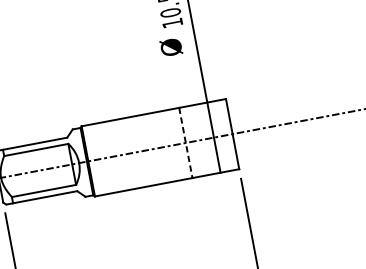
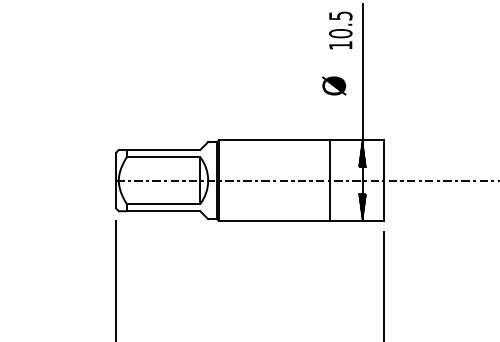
text: (171, 46) -> (334, 85), moved
hatch: (209, 113) -> (362, 153), added
line: (186, 143) -> (330, 181), dashed -> solid
hatch: (218, 161) -> (362, 207), added

